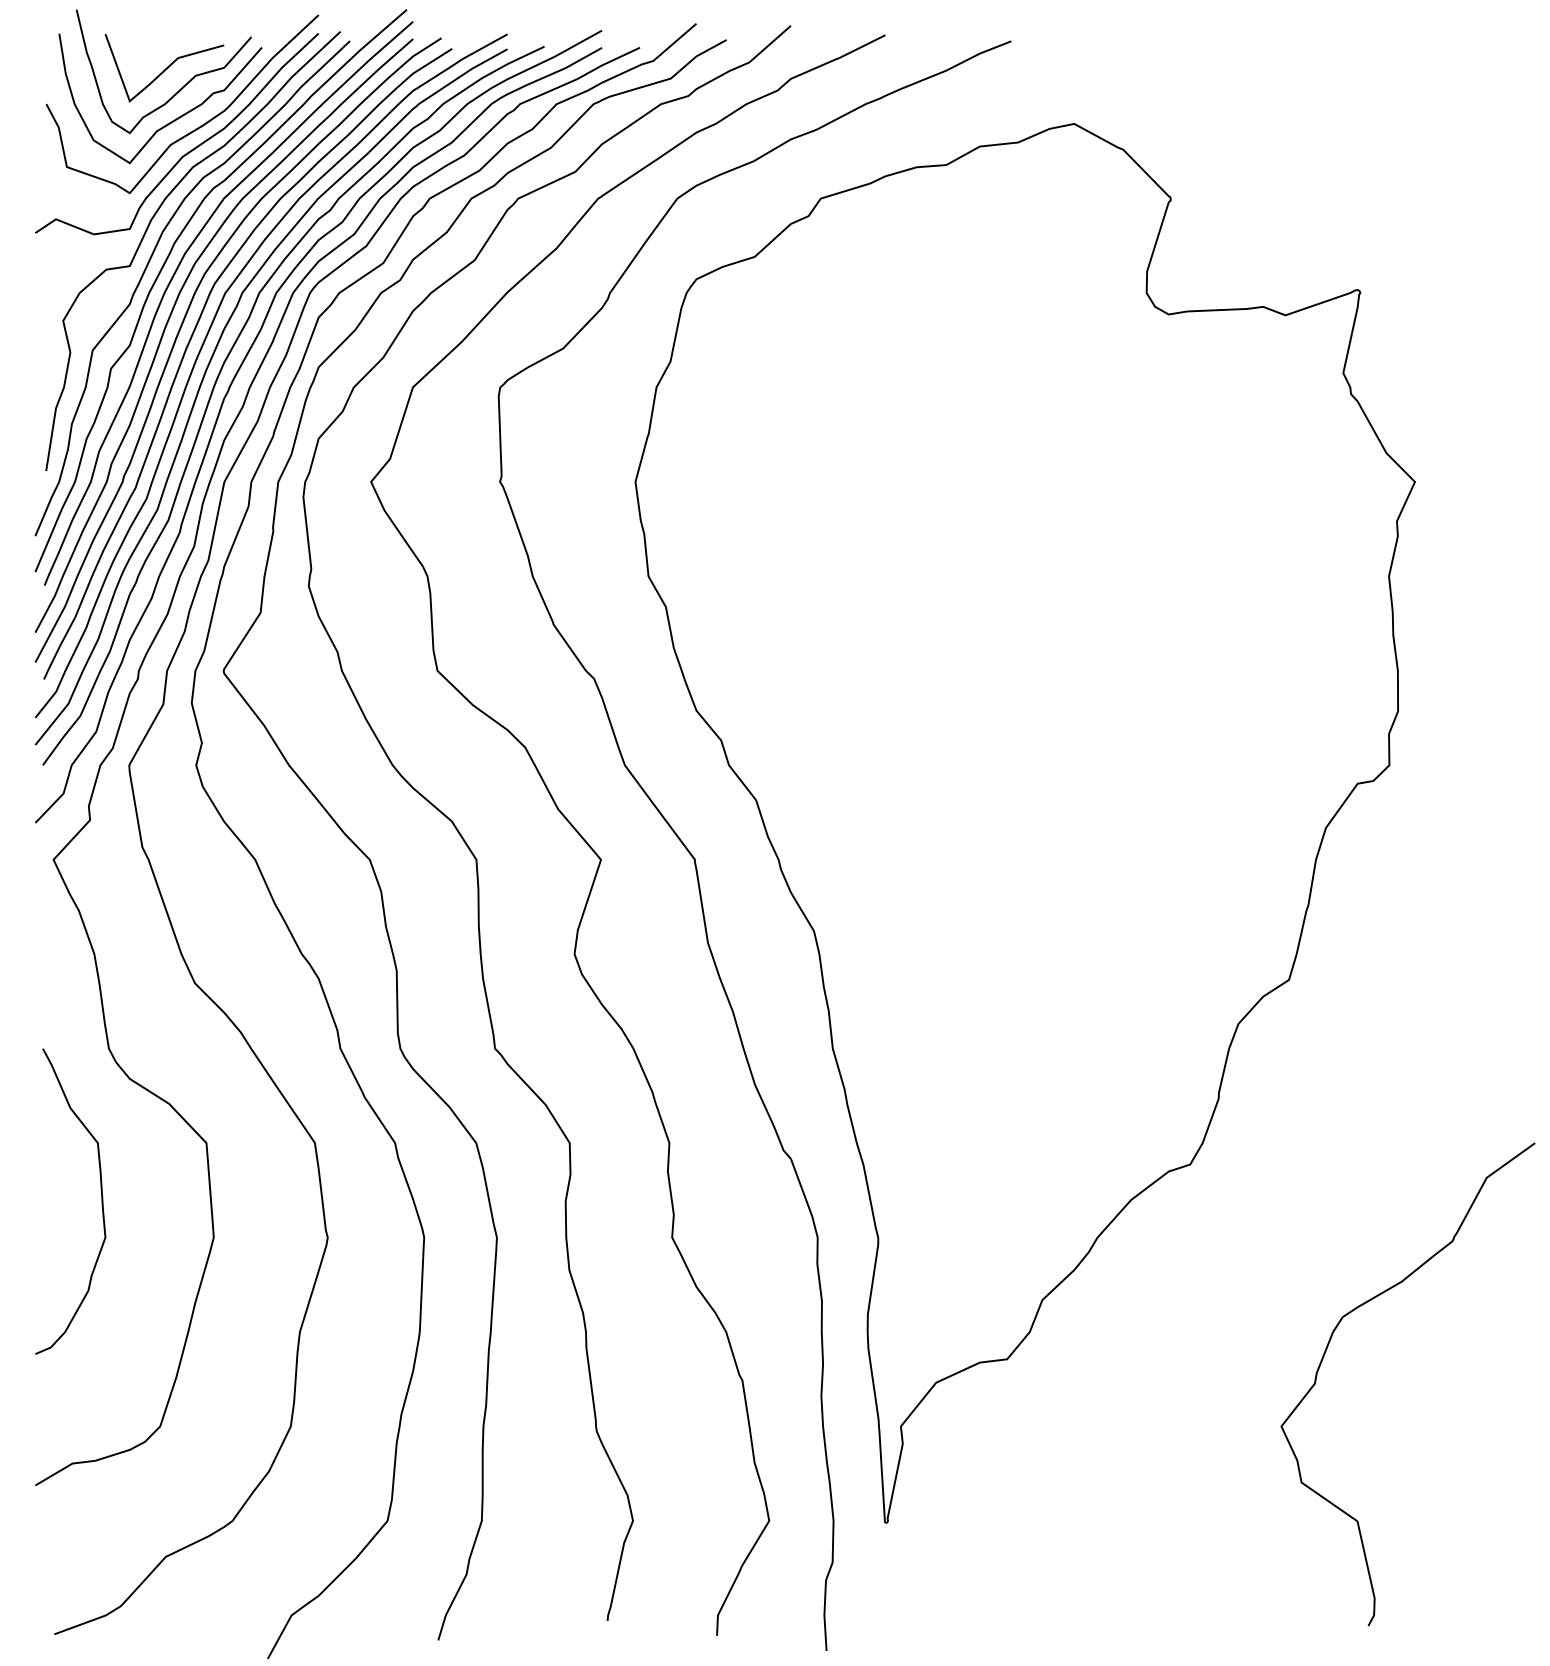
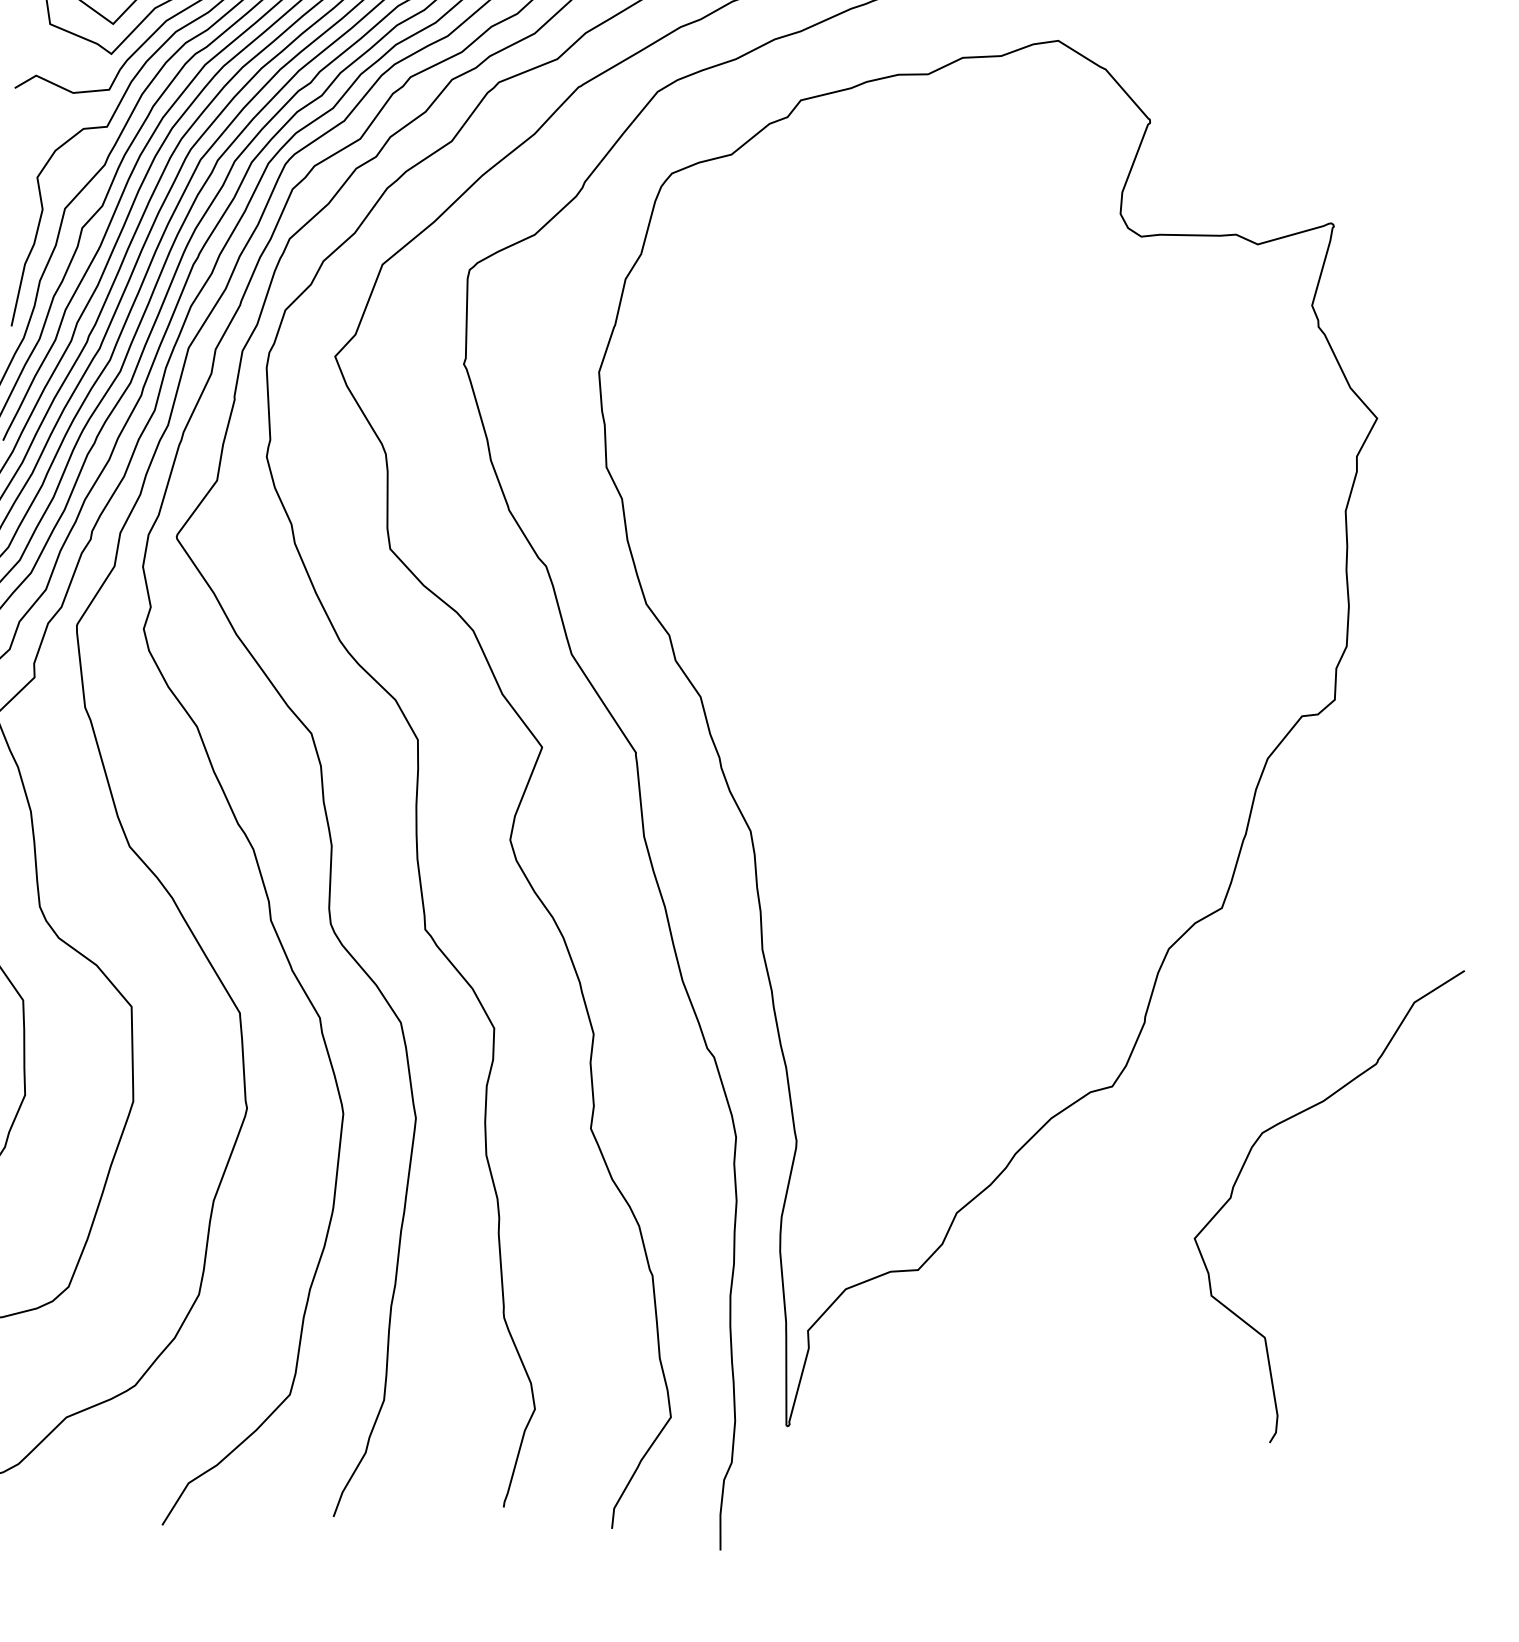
curve: (1325, 1354) -> (1242, 1169), moved

